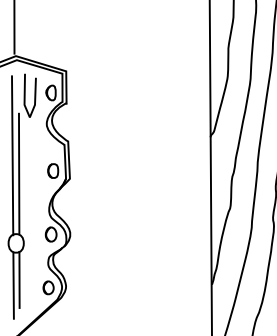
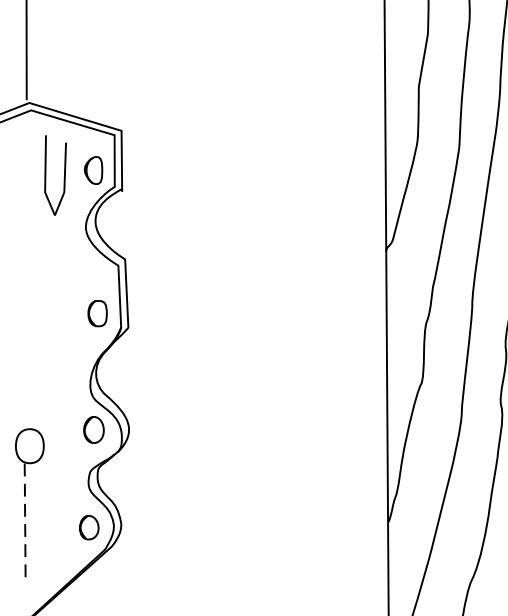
line: (12, 155) -> (23, 285), removed
line: (18, 173) -> (34, 318), removed
line: (19, 279) -> (35, 512), removed
line: (13, 285) -> (24, 523), solid -> dashed

